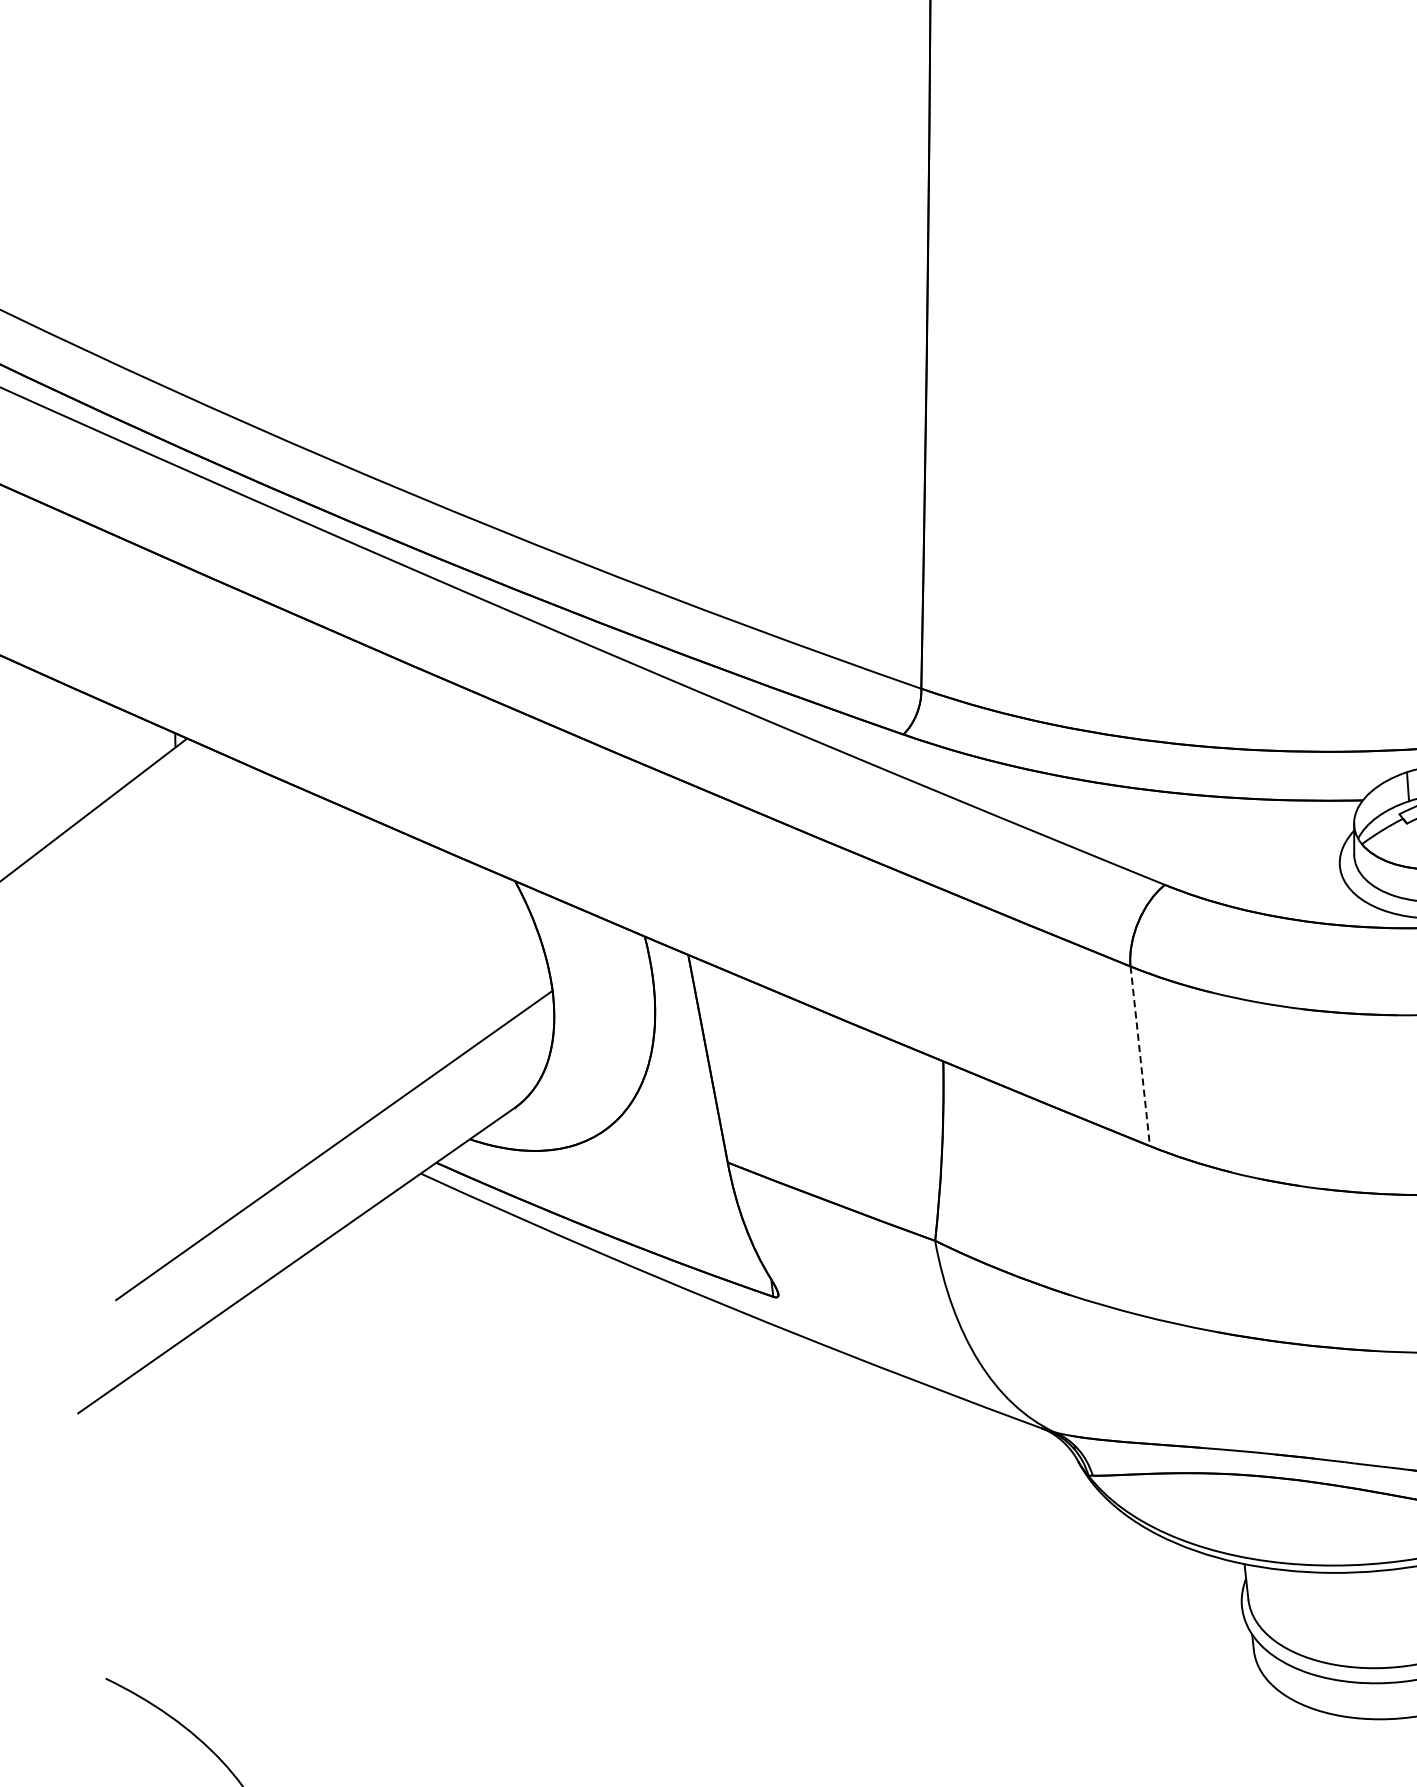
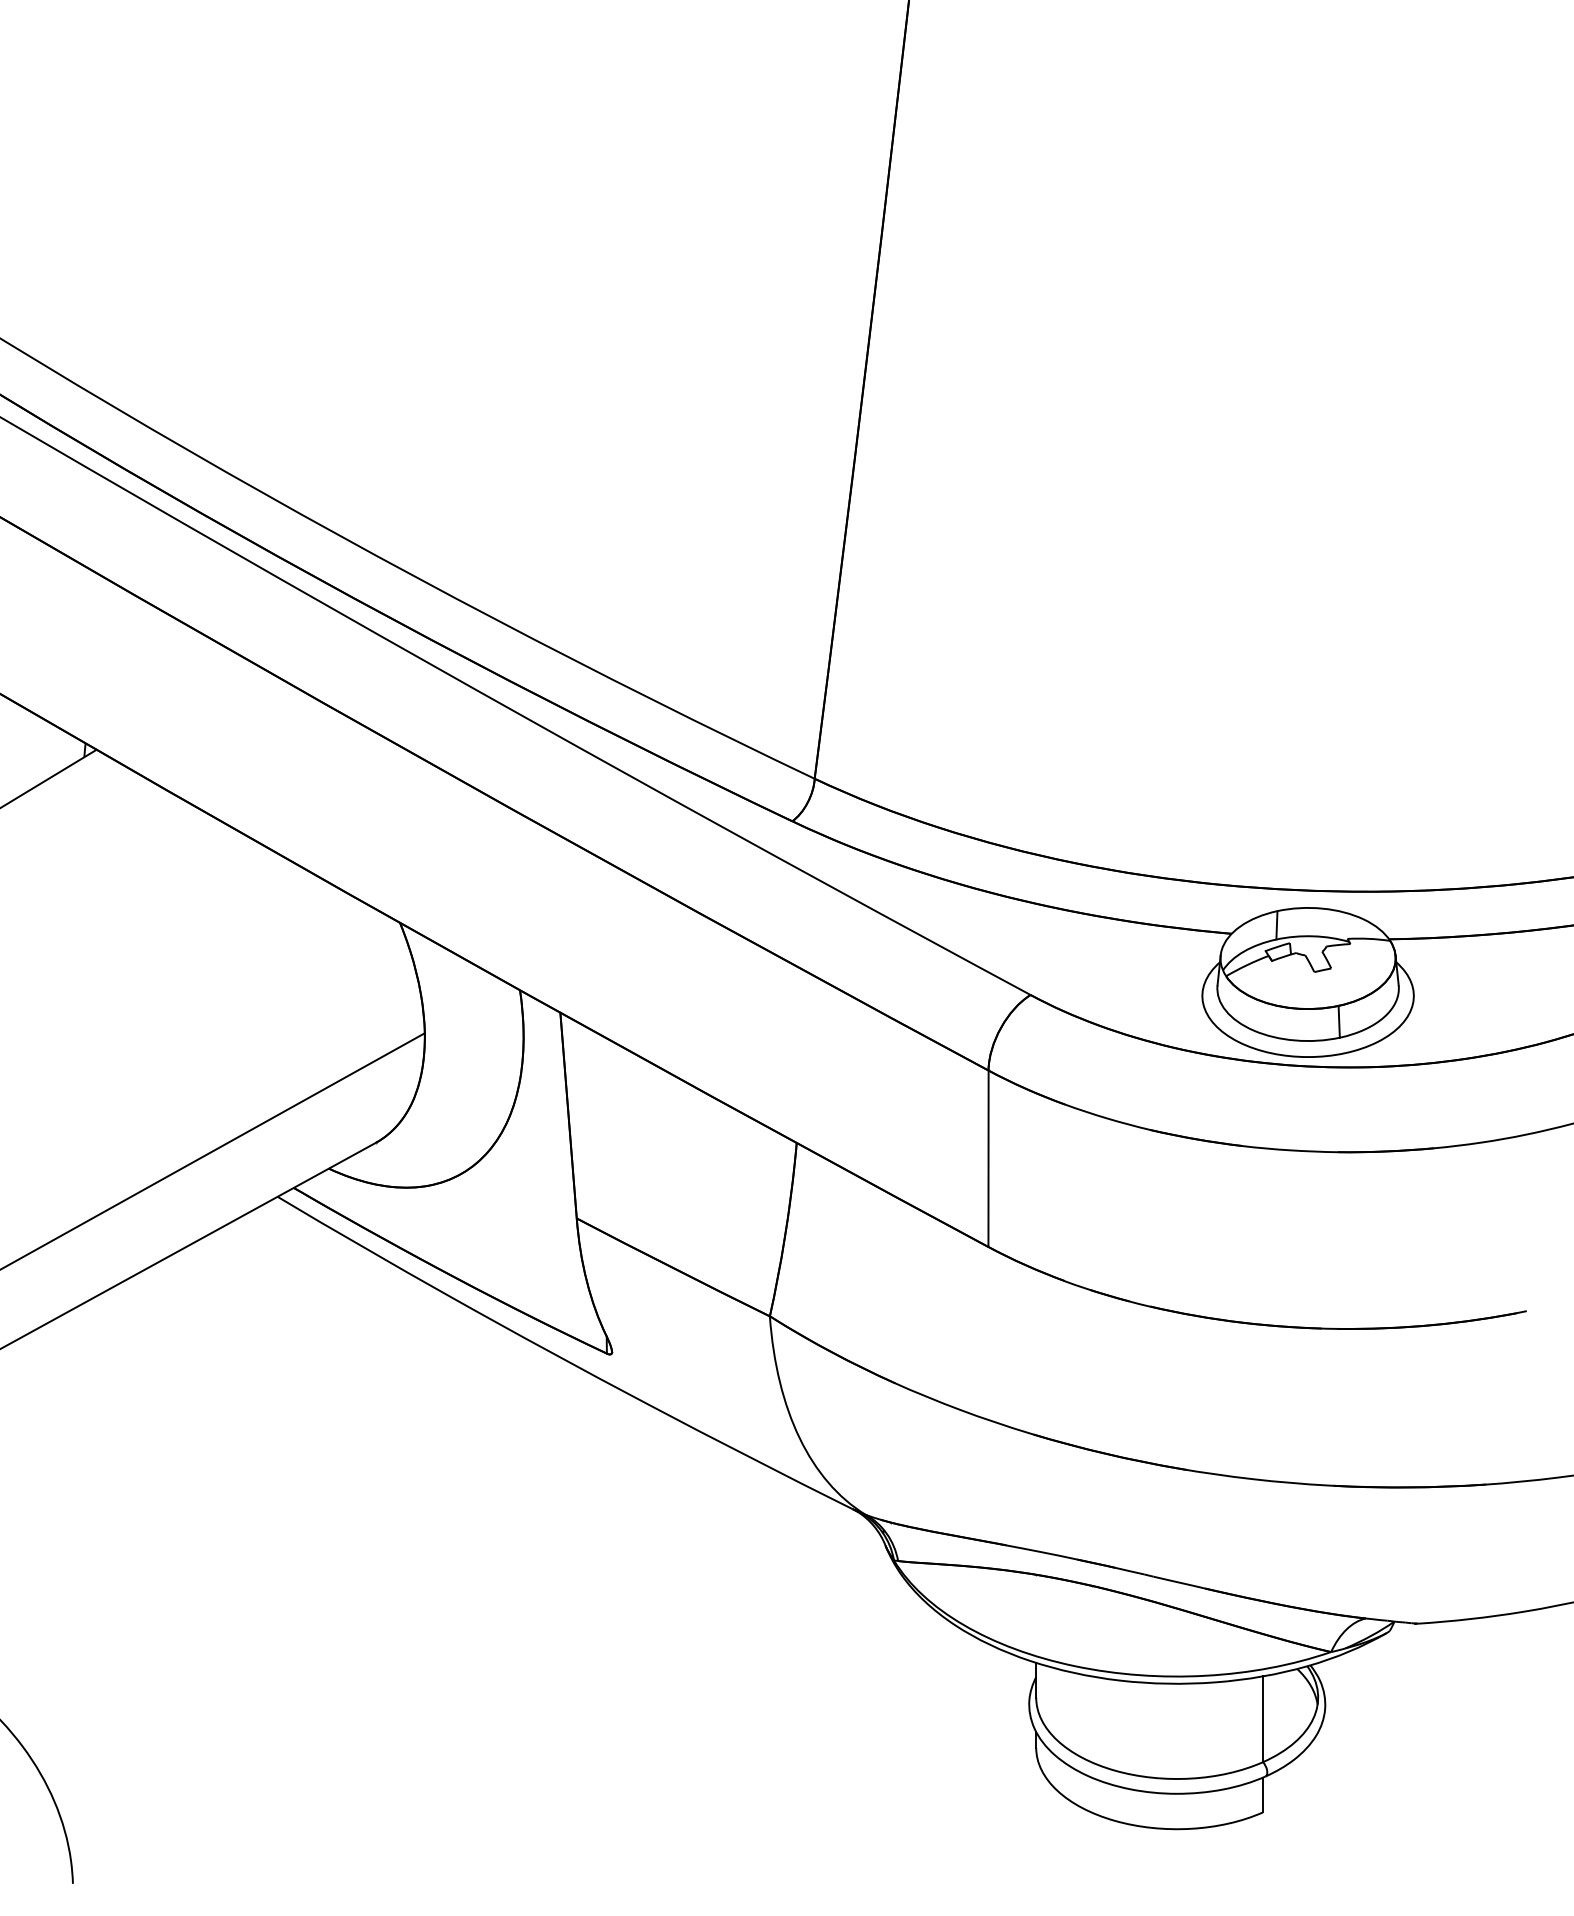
line: (1140, 1057) -> (988, 1159), dashed -> solid

